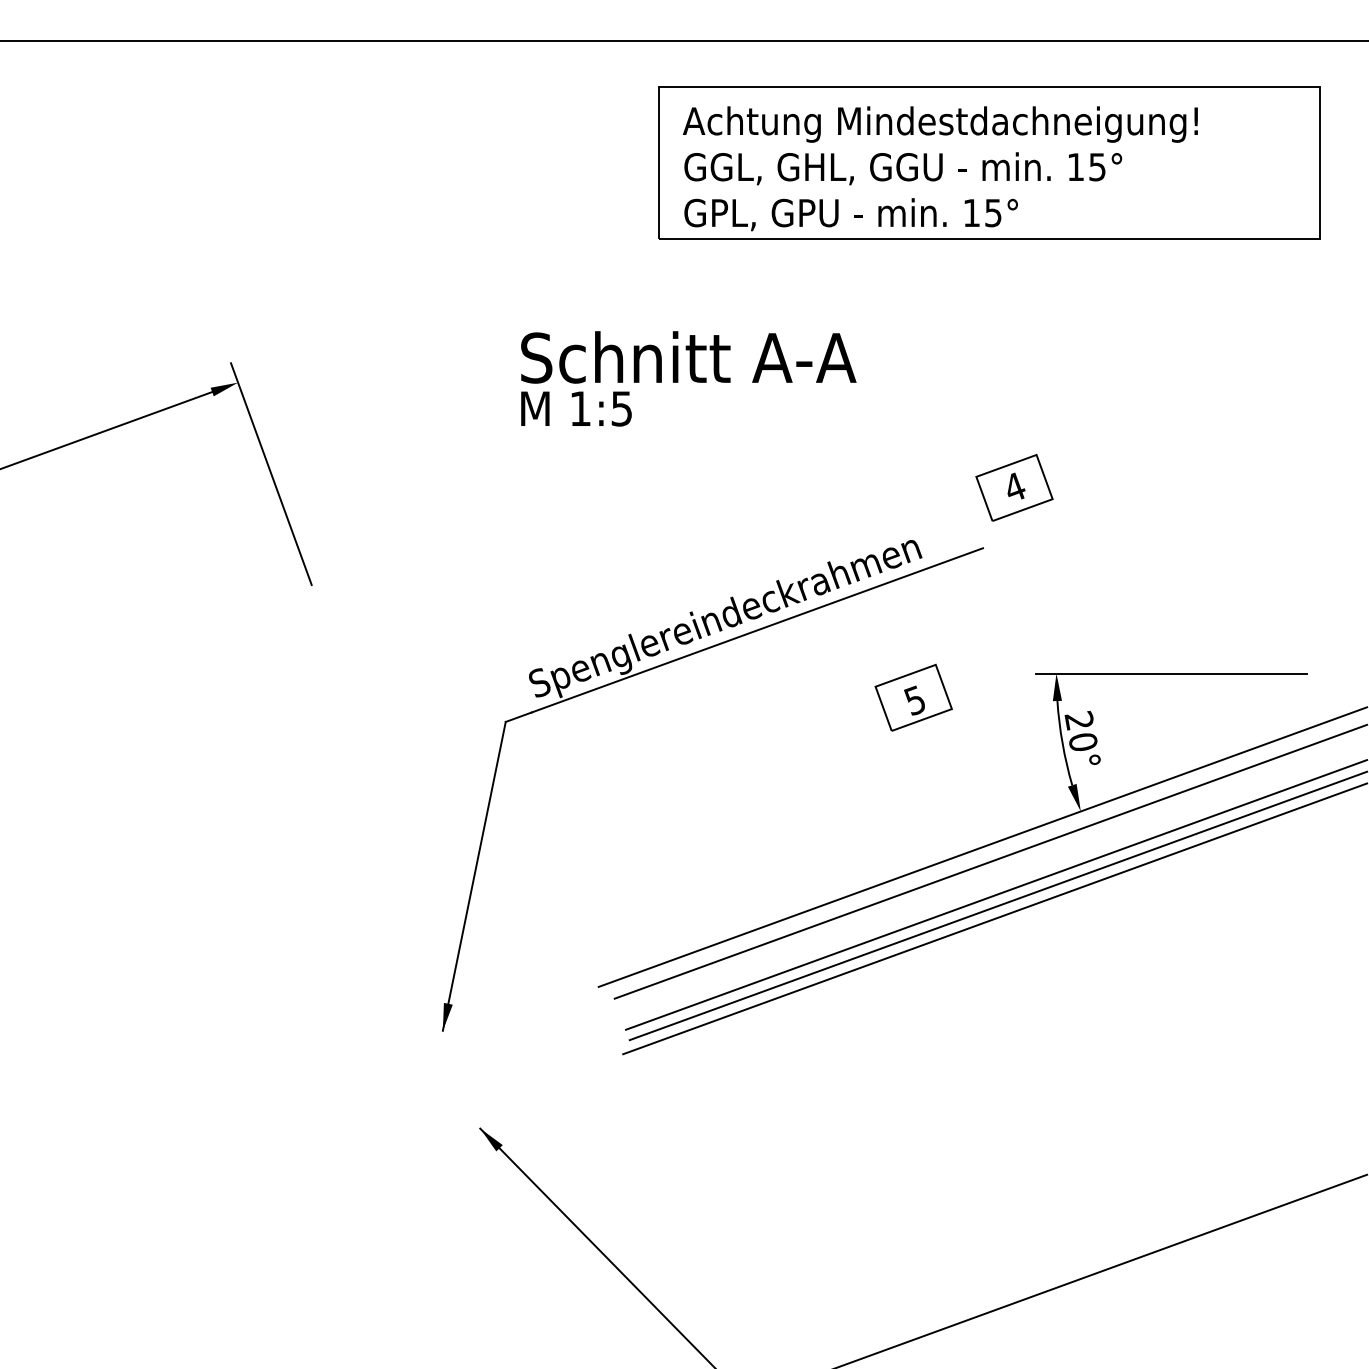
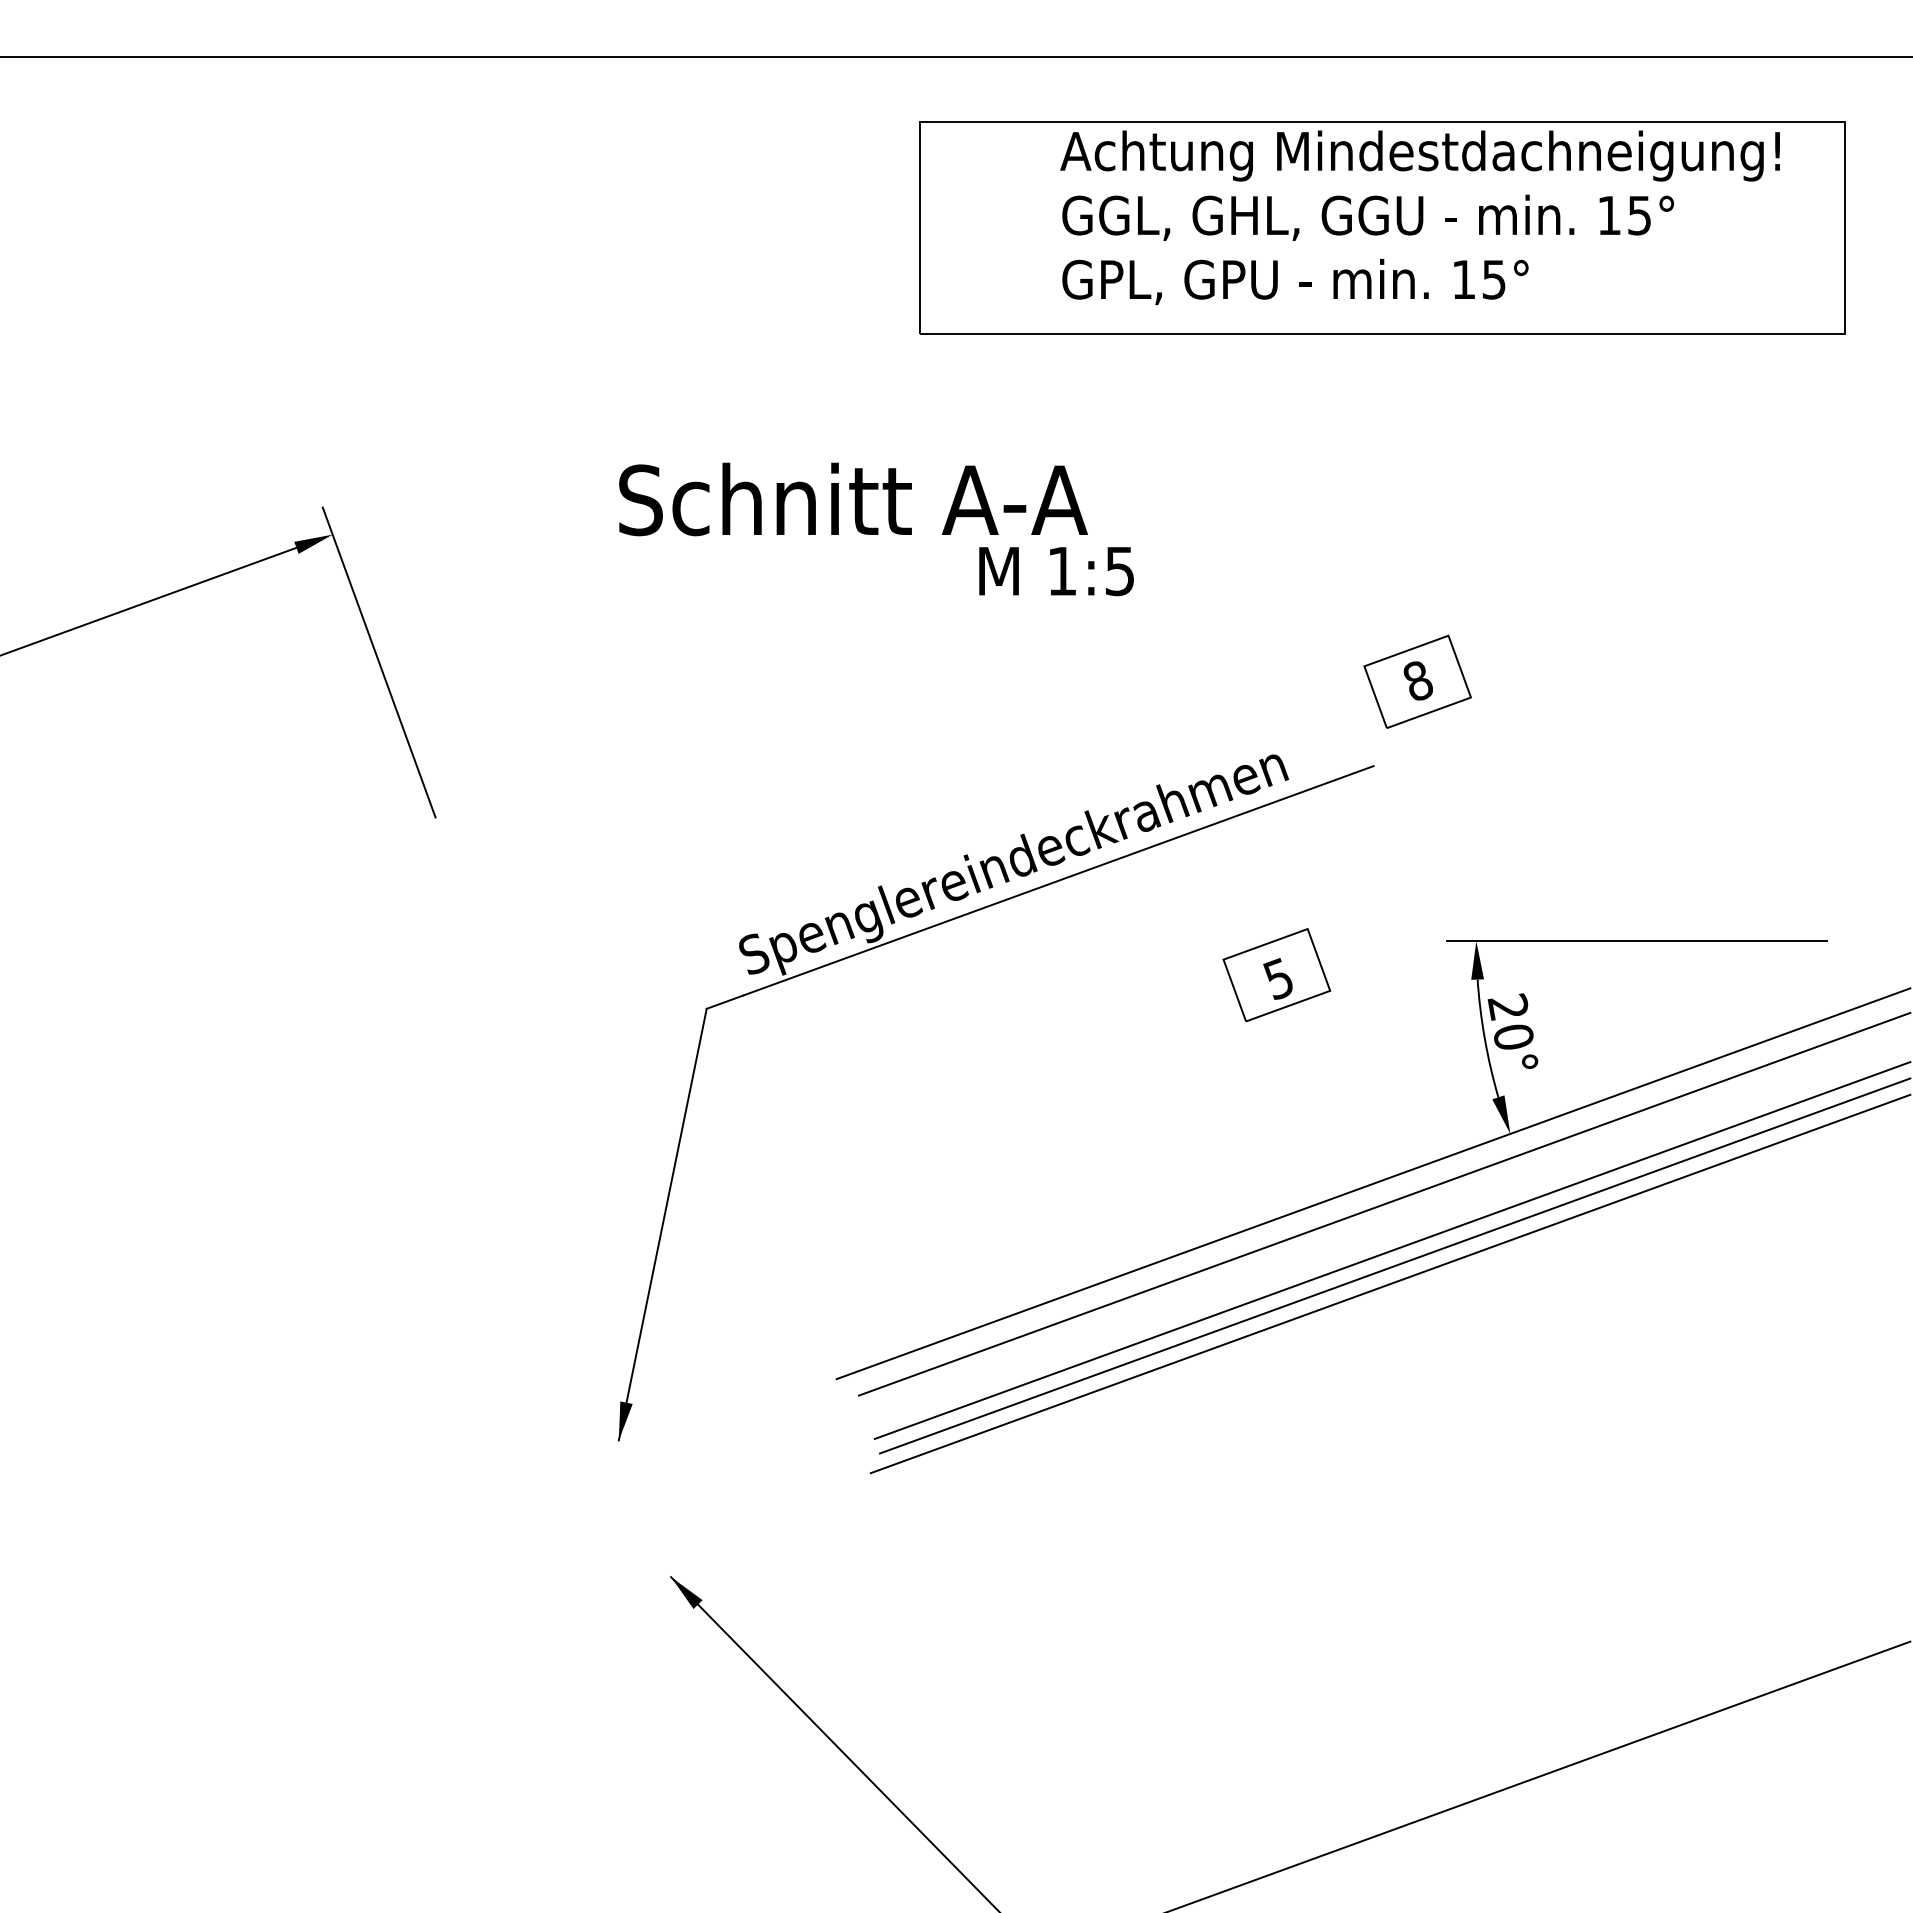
text: (939, 168) -> (1419, 217), moved
text: (688, 357) -> (853, 499), moved
text: (576, 408) -> (1056, 571), moved
text: (1015, 486) -> (1418, 680), 4 -> 8

